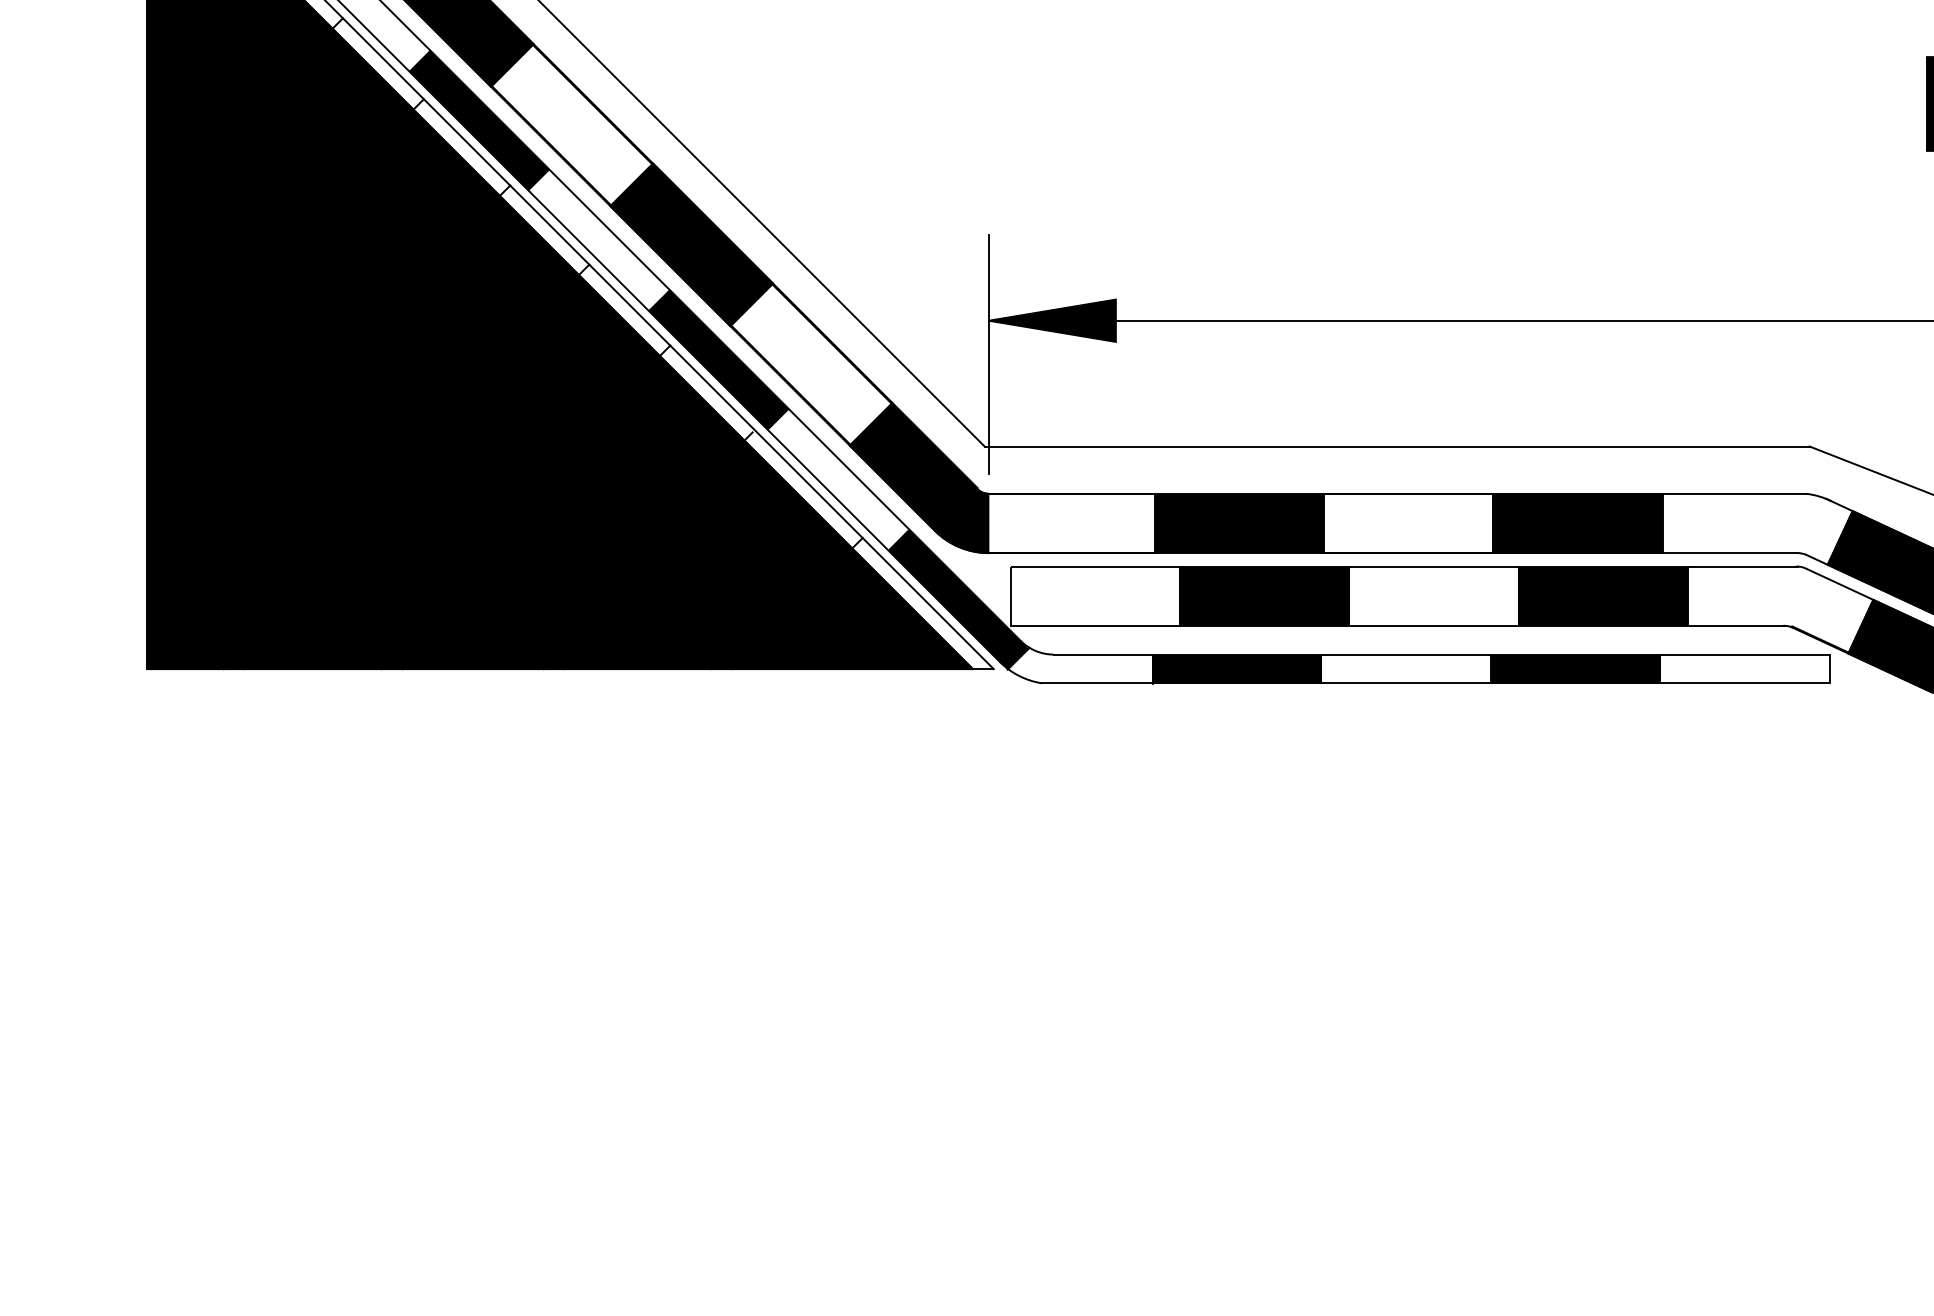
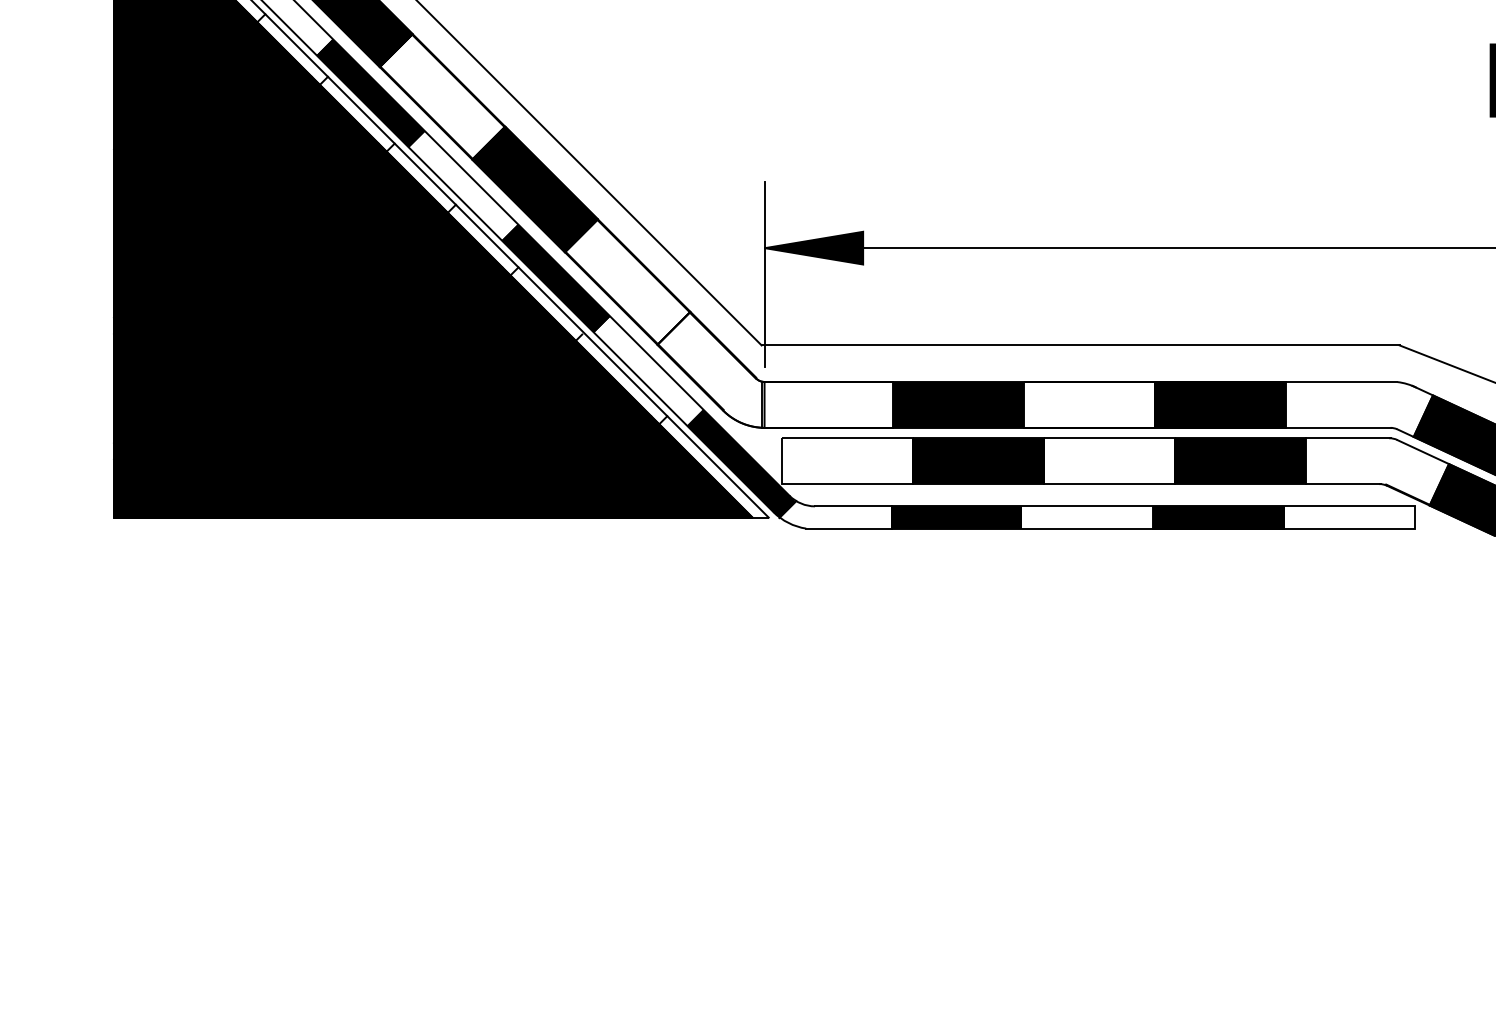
fill: (919, 478) -> (711, 370), removed

